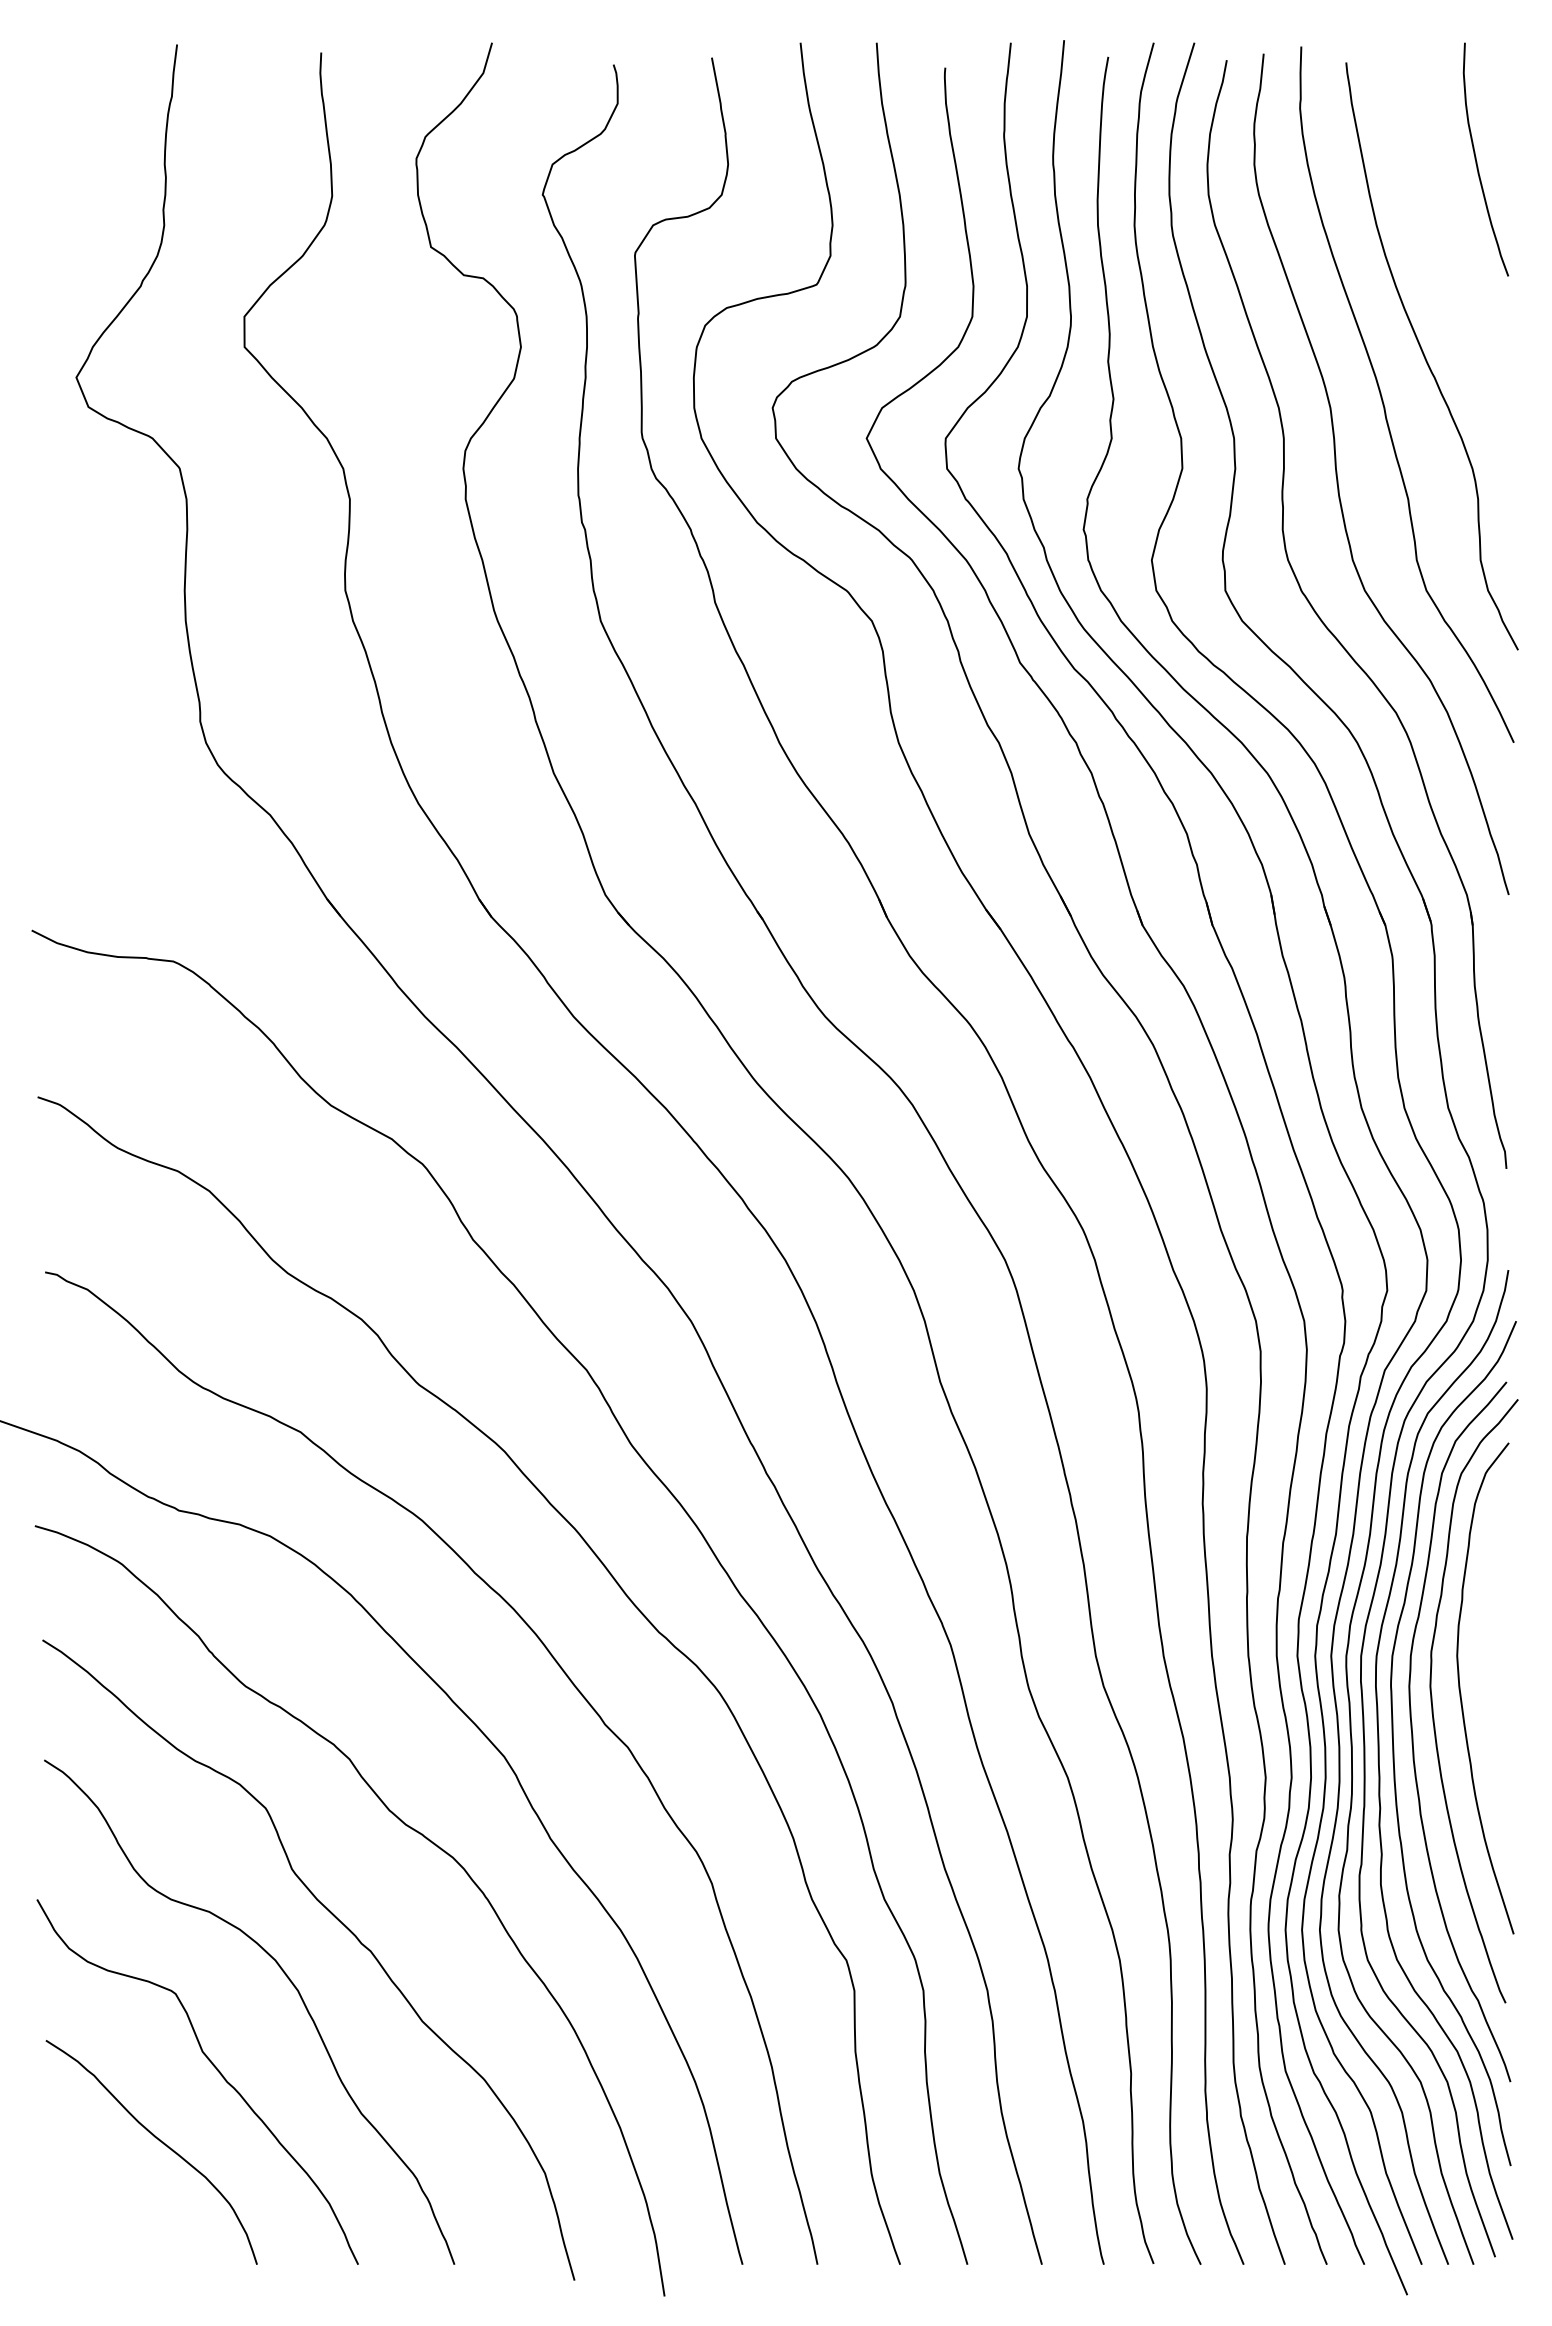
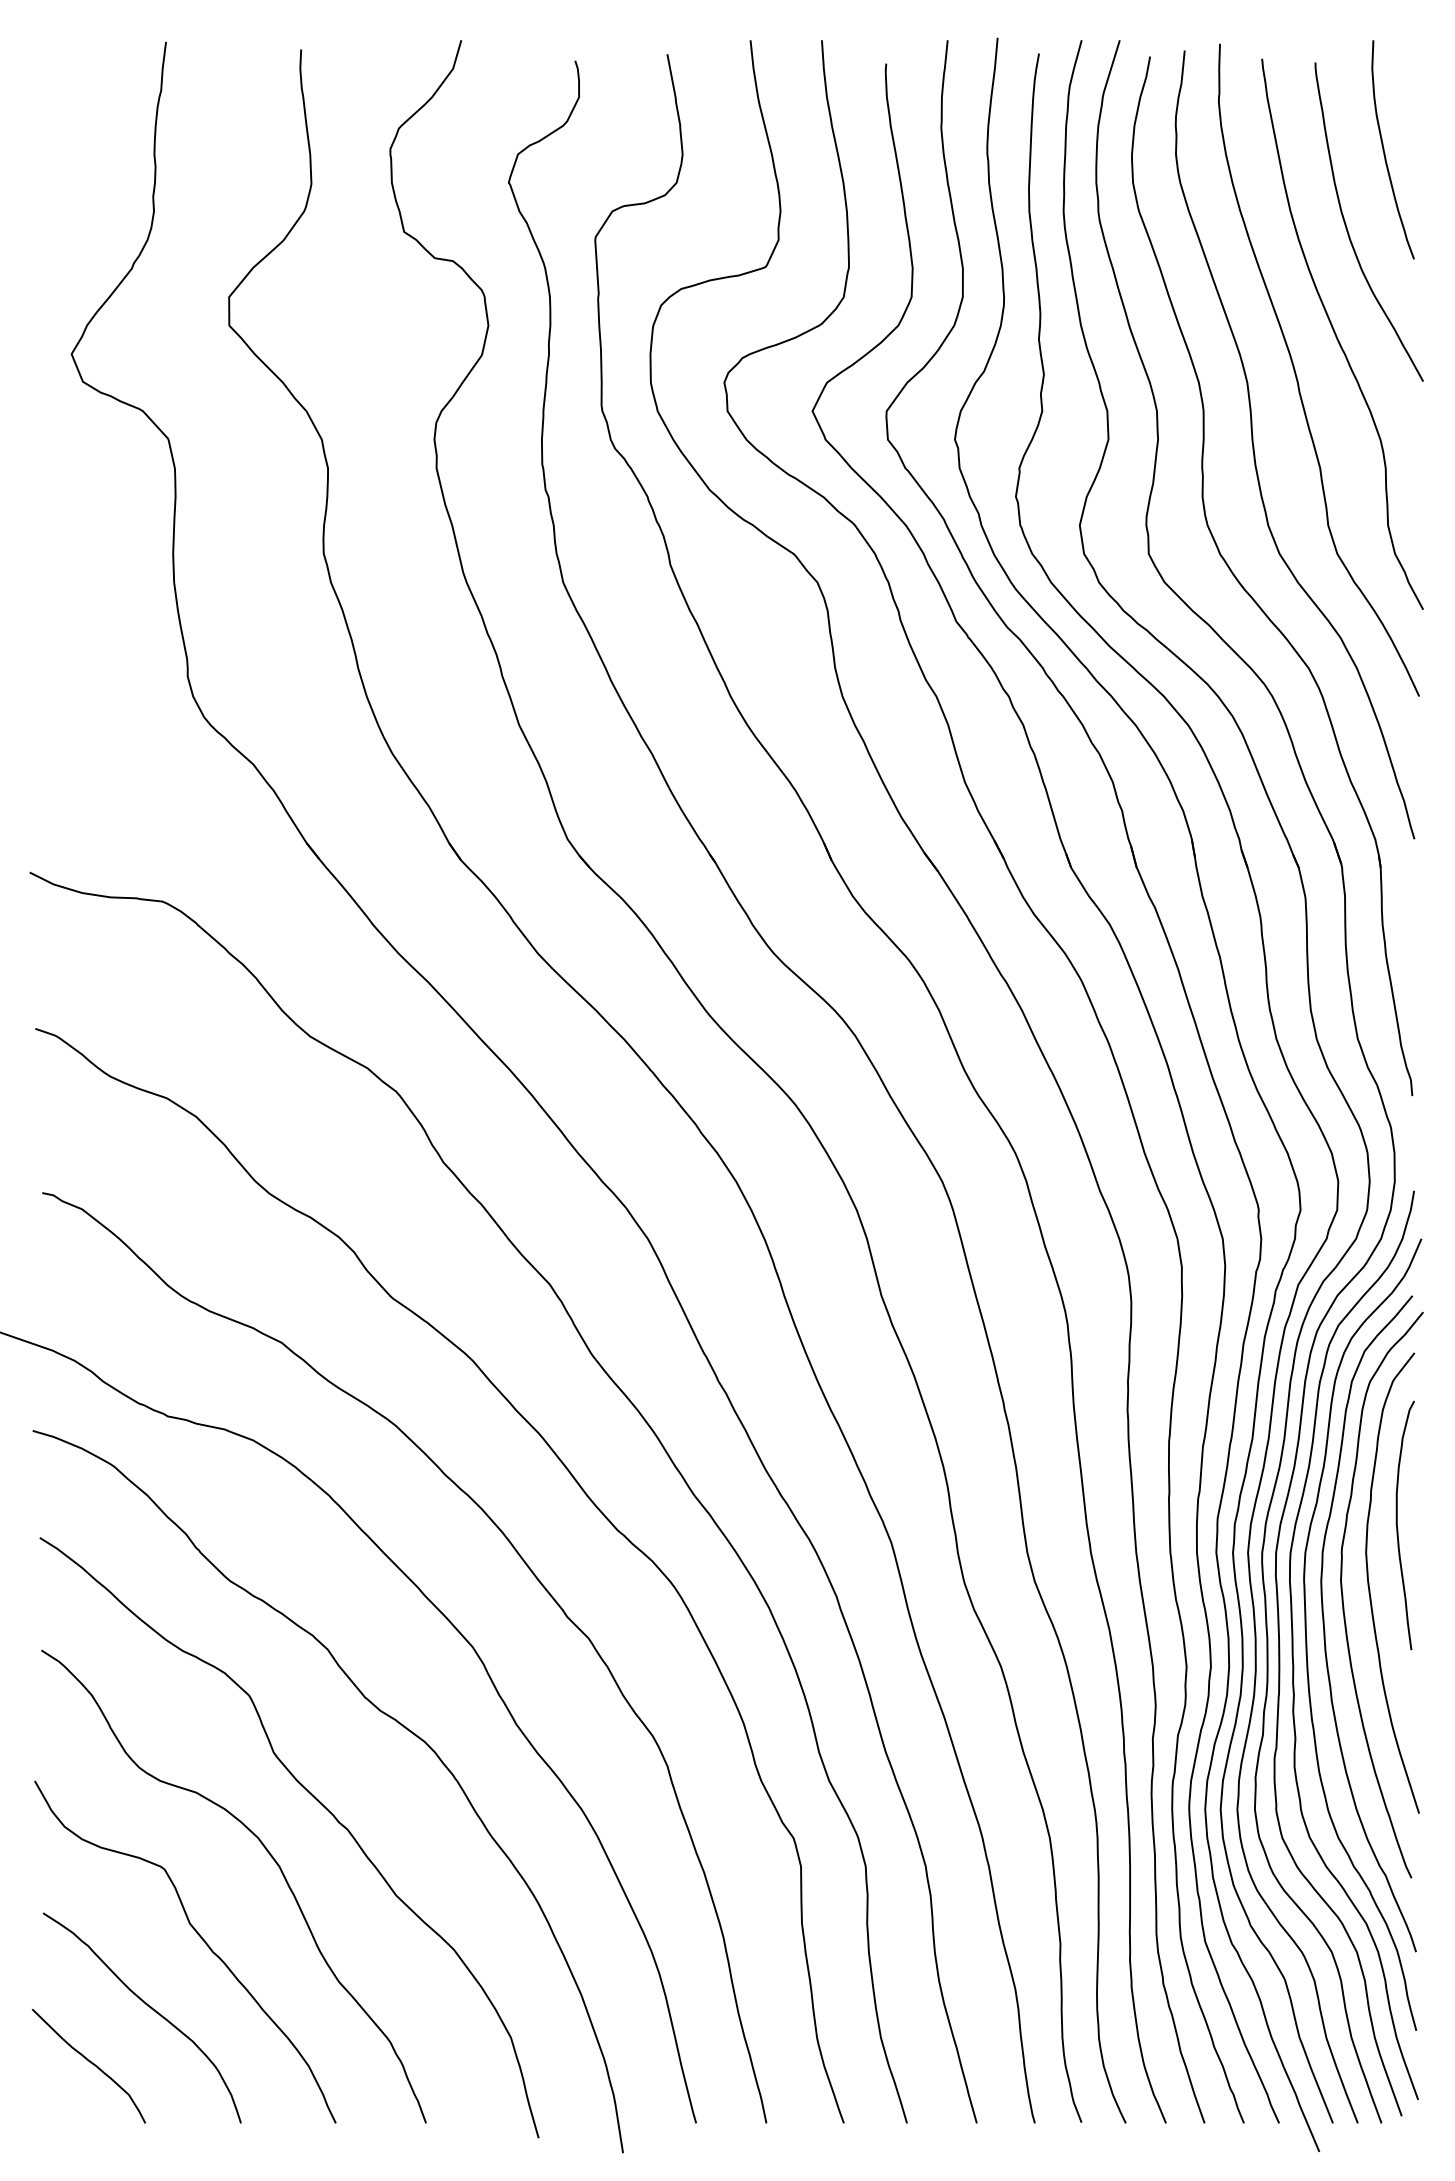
curve: (1437, 243) -> (1347, 228), added
curve: (1491, 1628) -> (1398, 1526), added
curve: (96, 2200) -> (90, 2063), added

